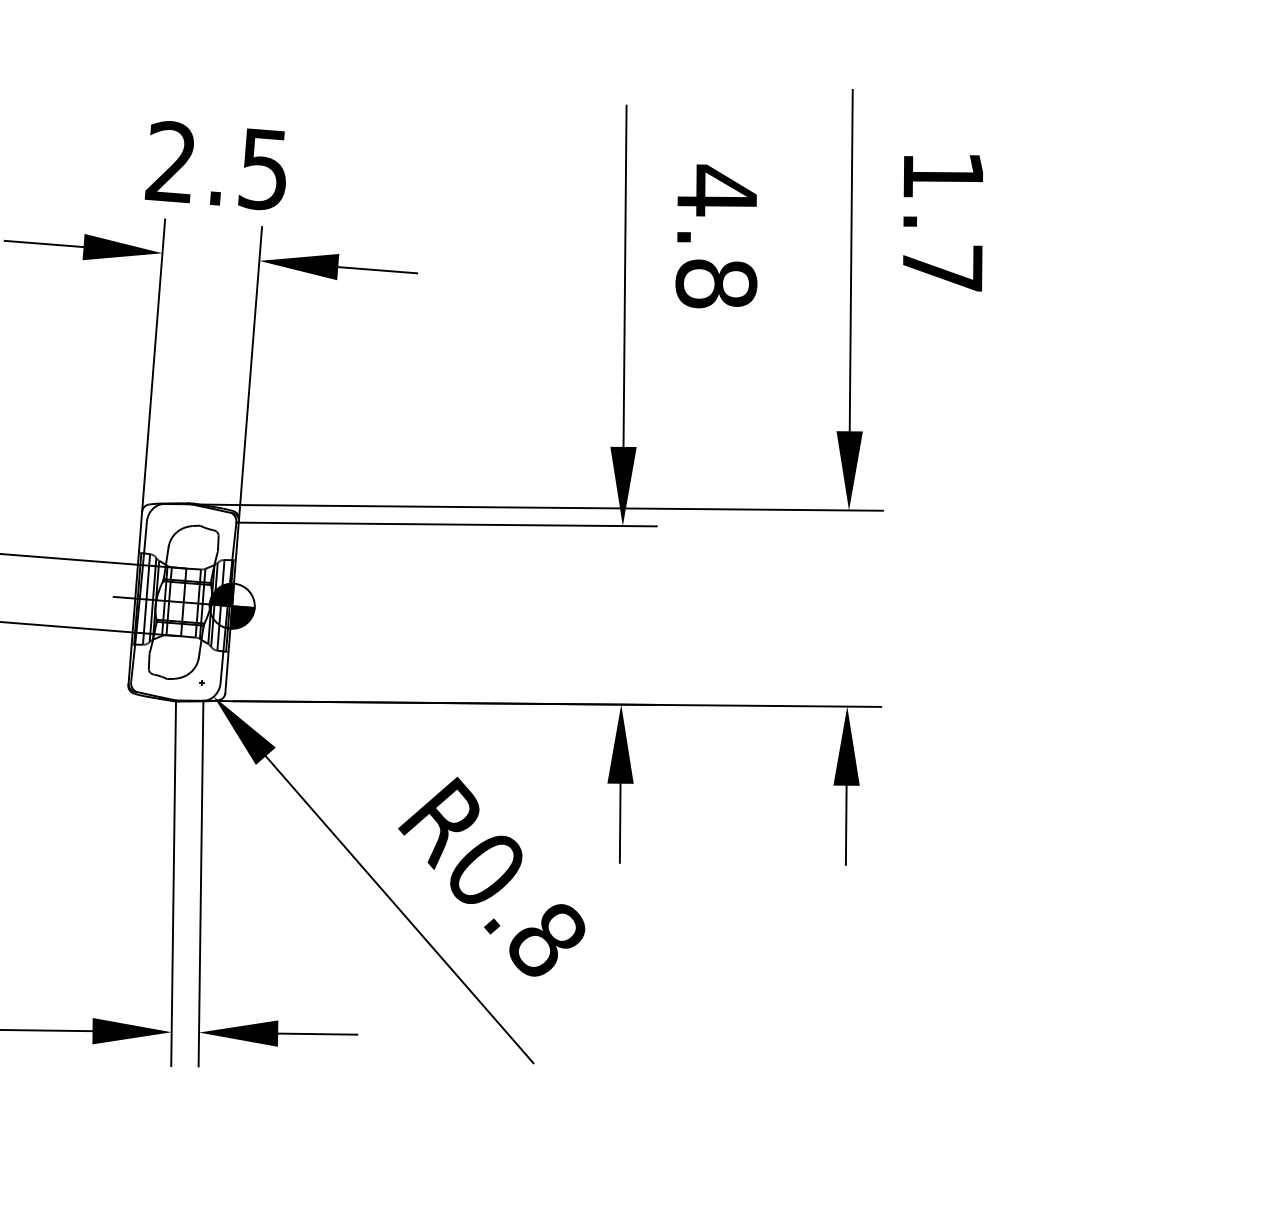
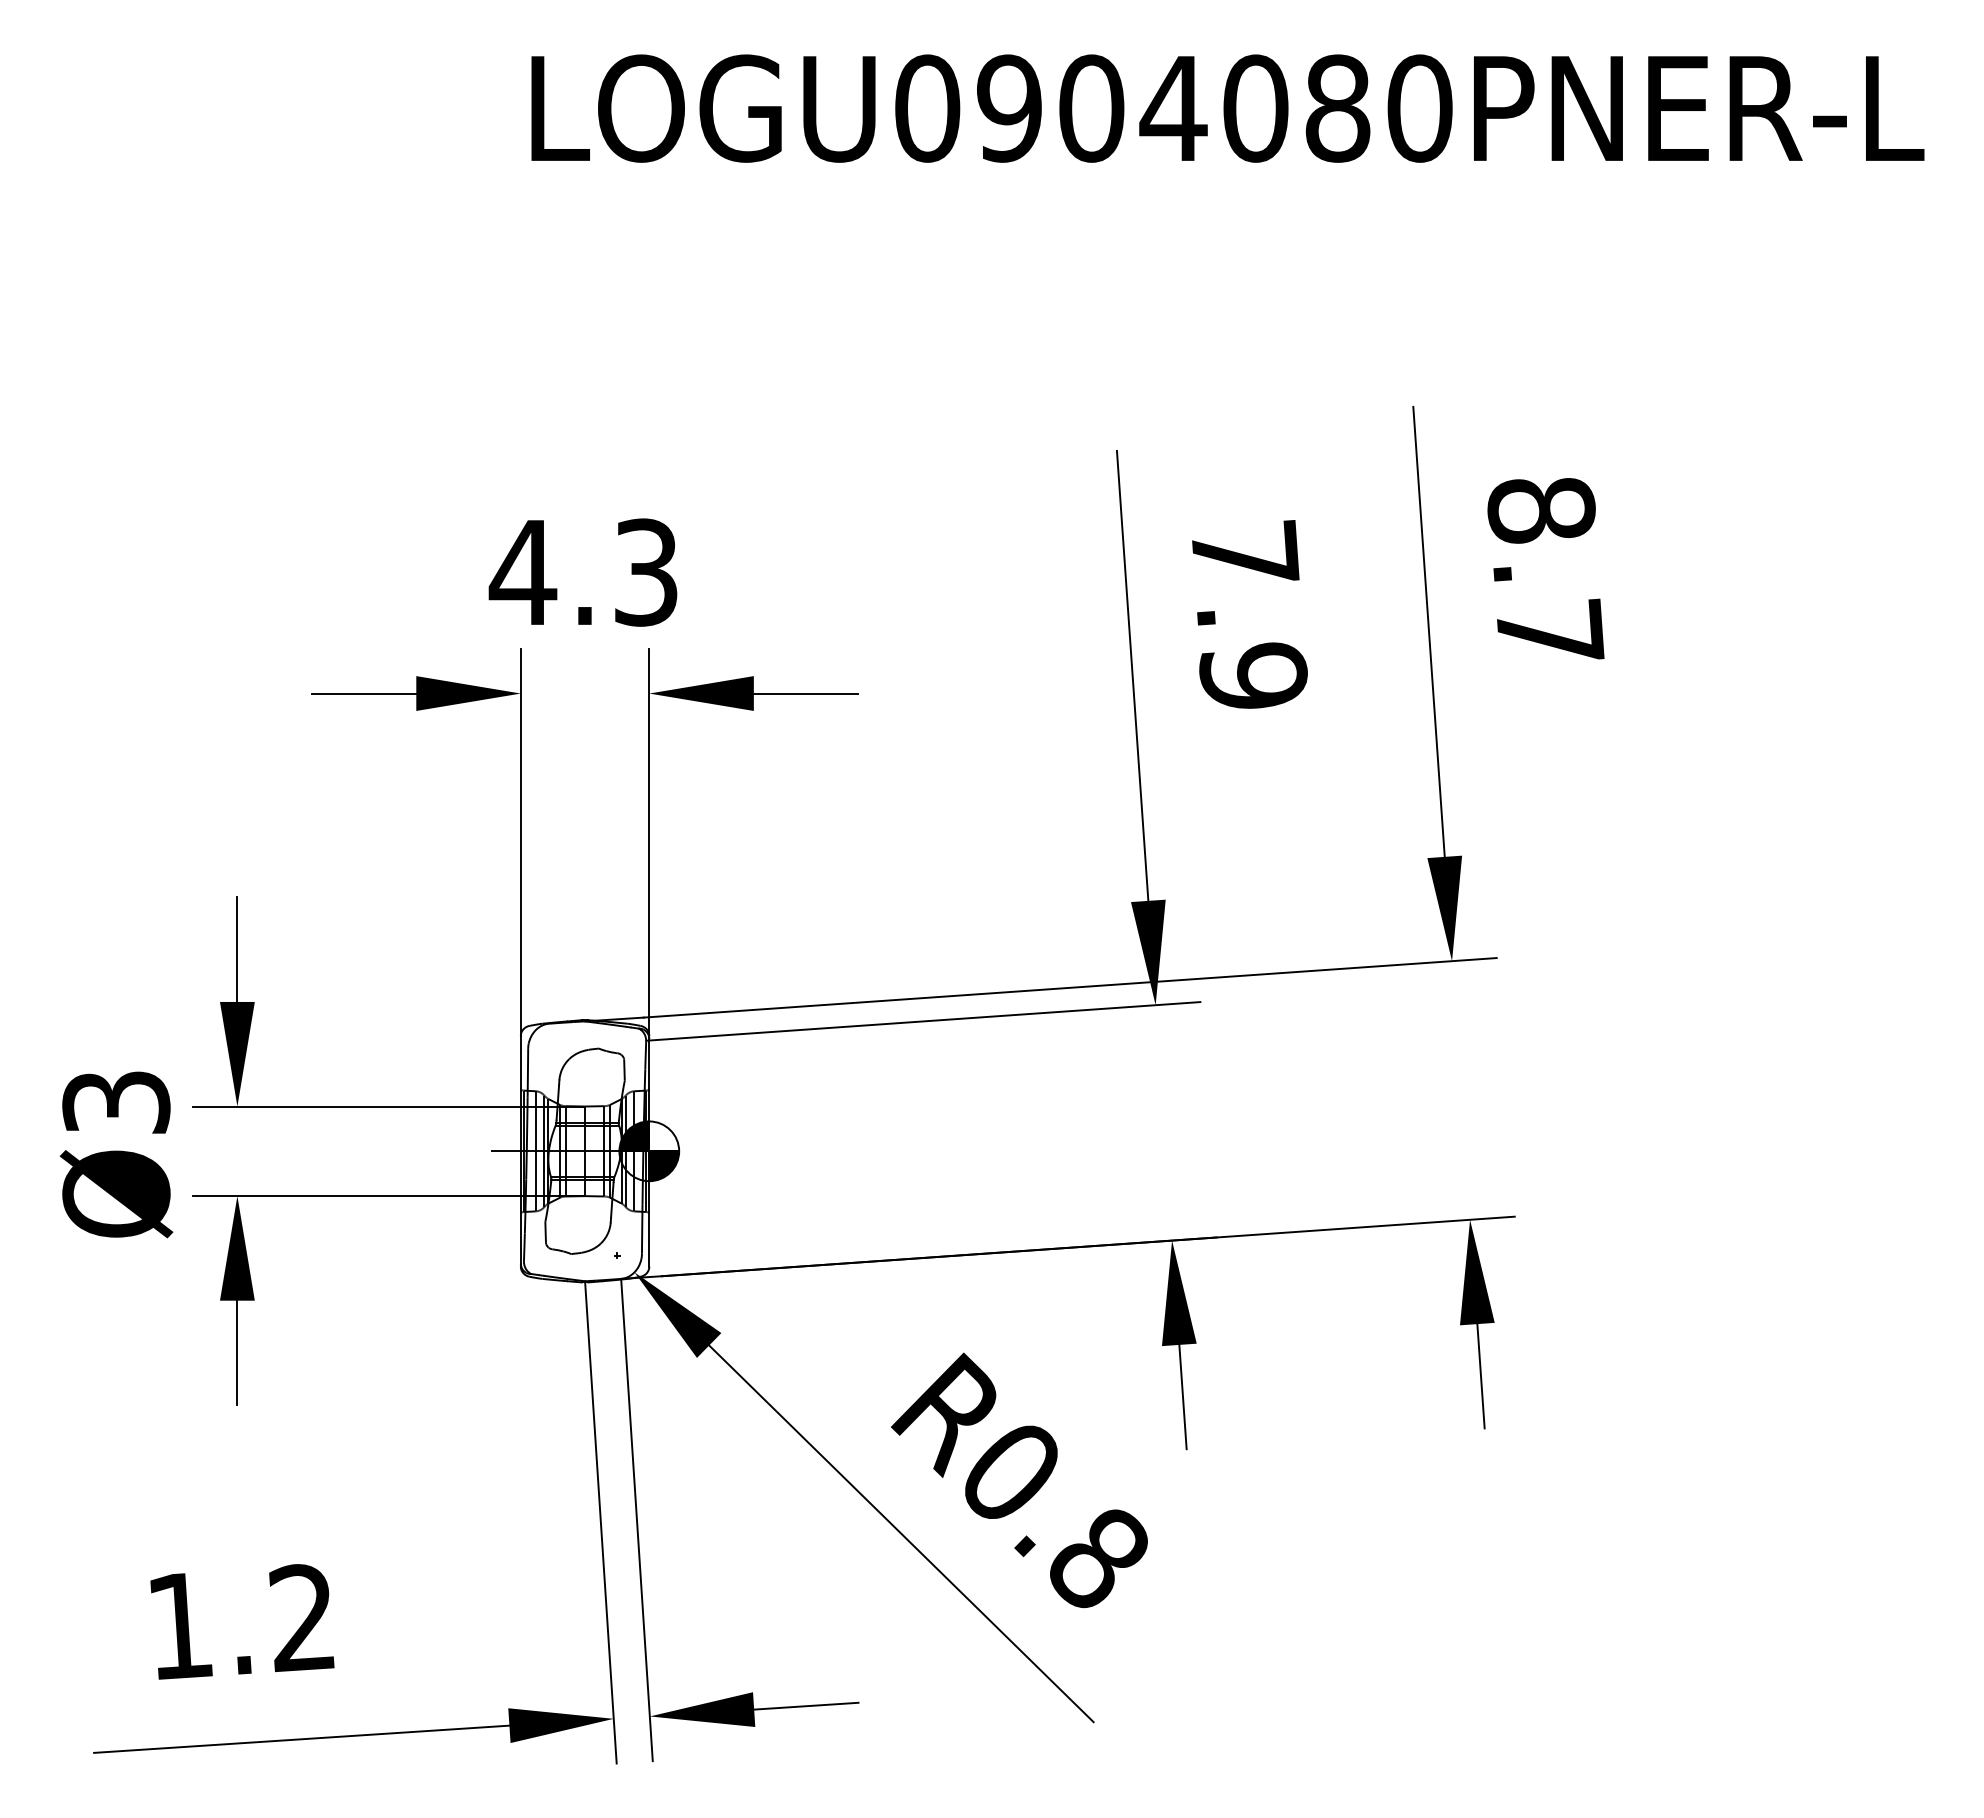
text: (216, 165) -> (582, 572), 2.5 -> 4.3
text: (943, 175) -> (1541, 510), 1.7 -> 8.7
text: (717, 237) -> (1250, 615), 4.8 -> 7.9

